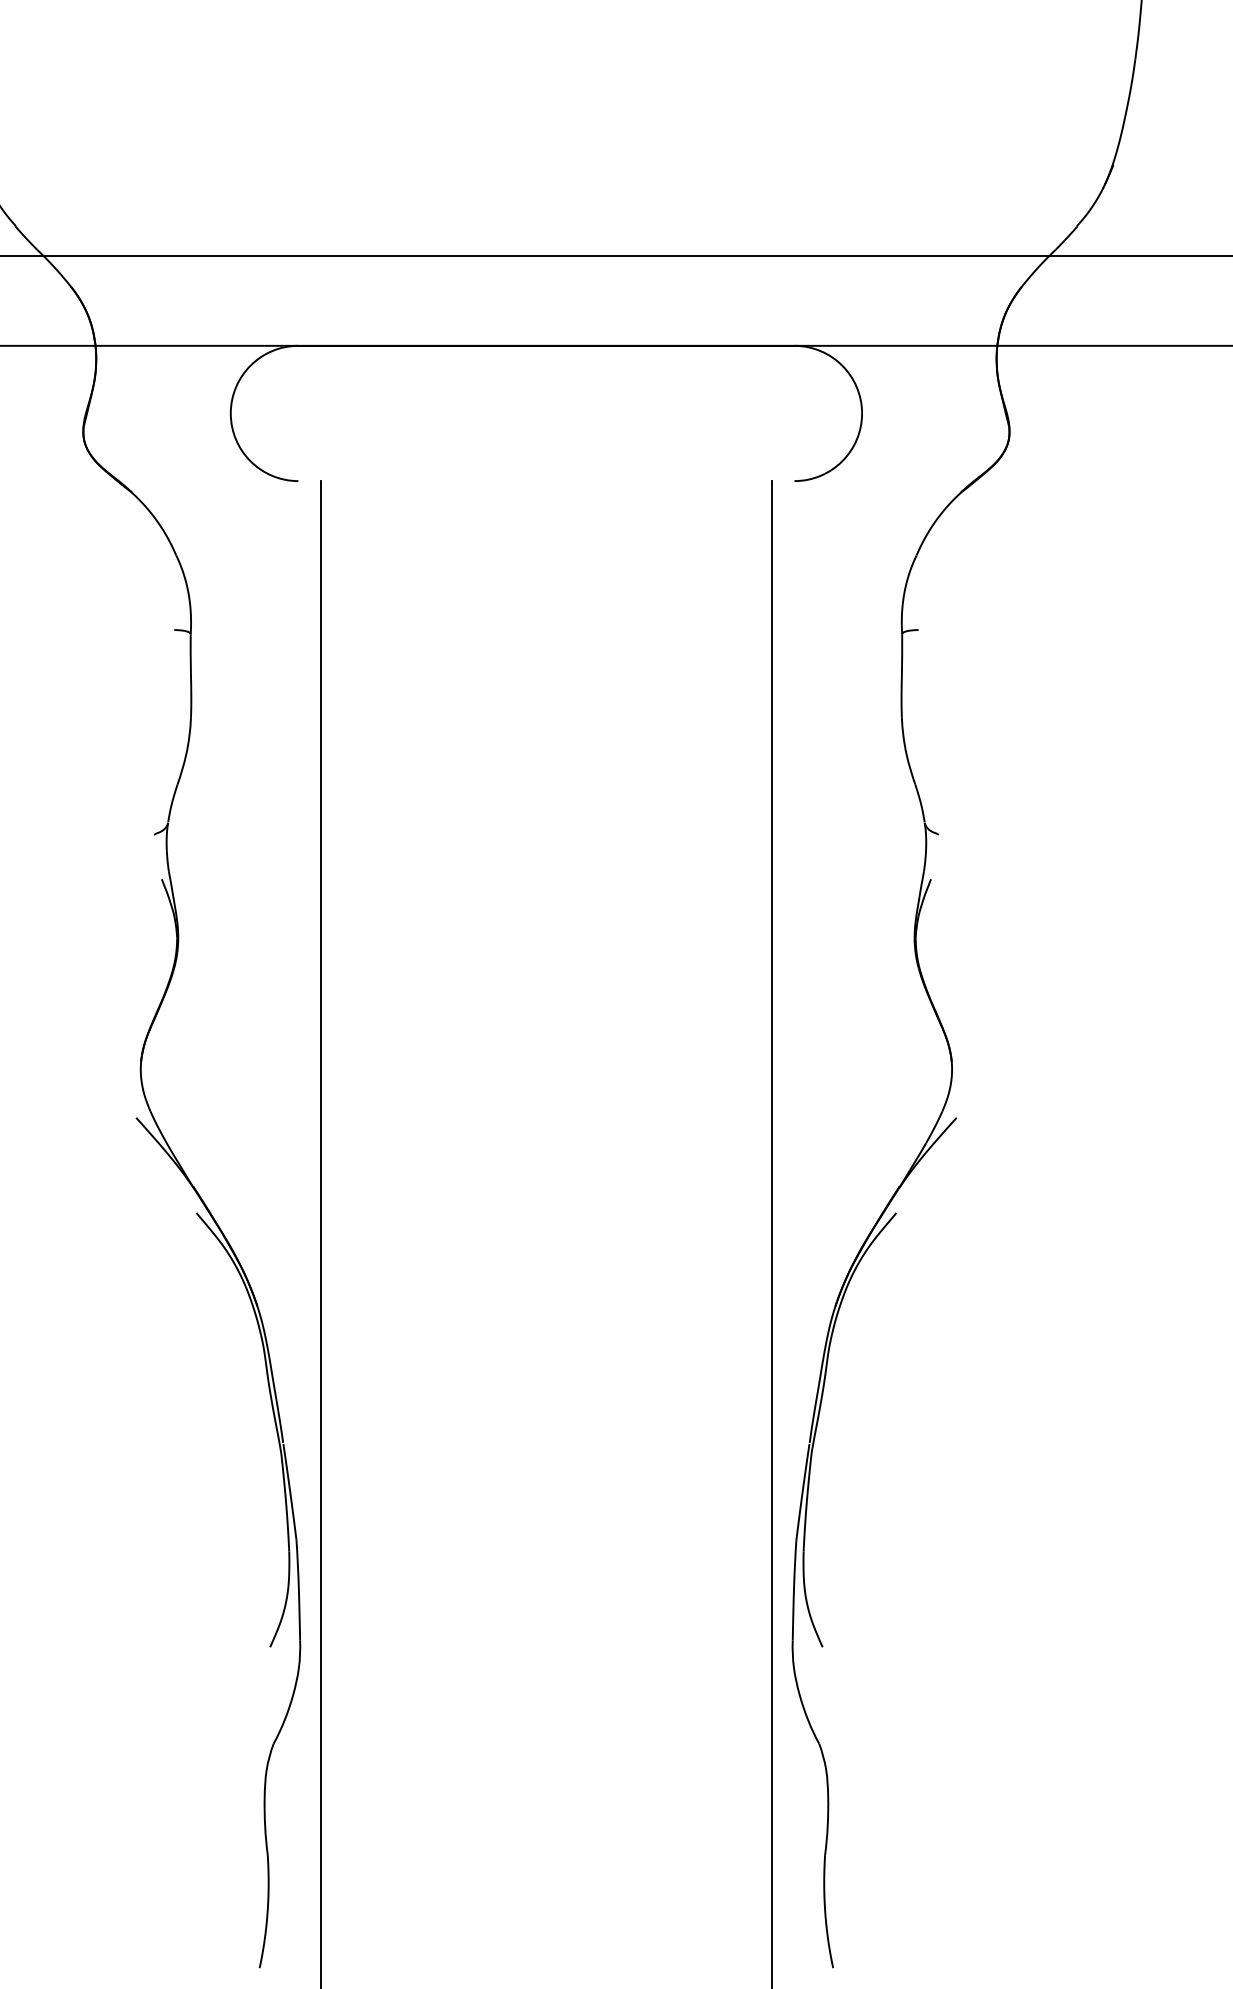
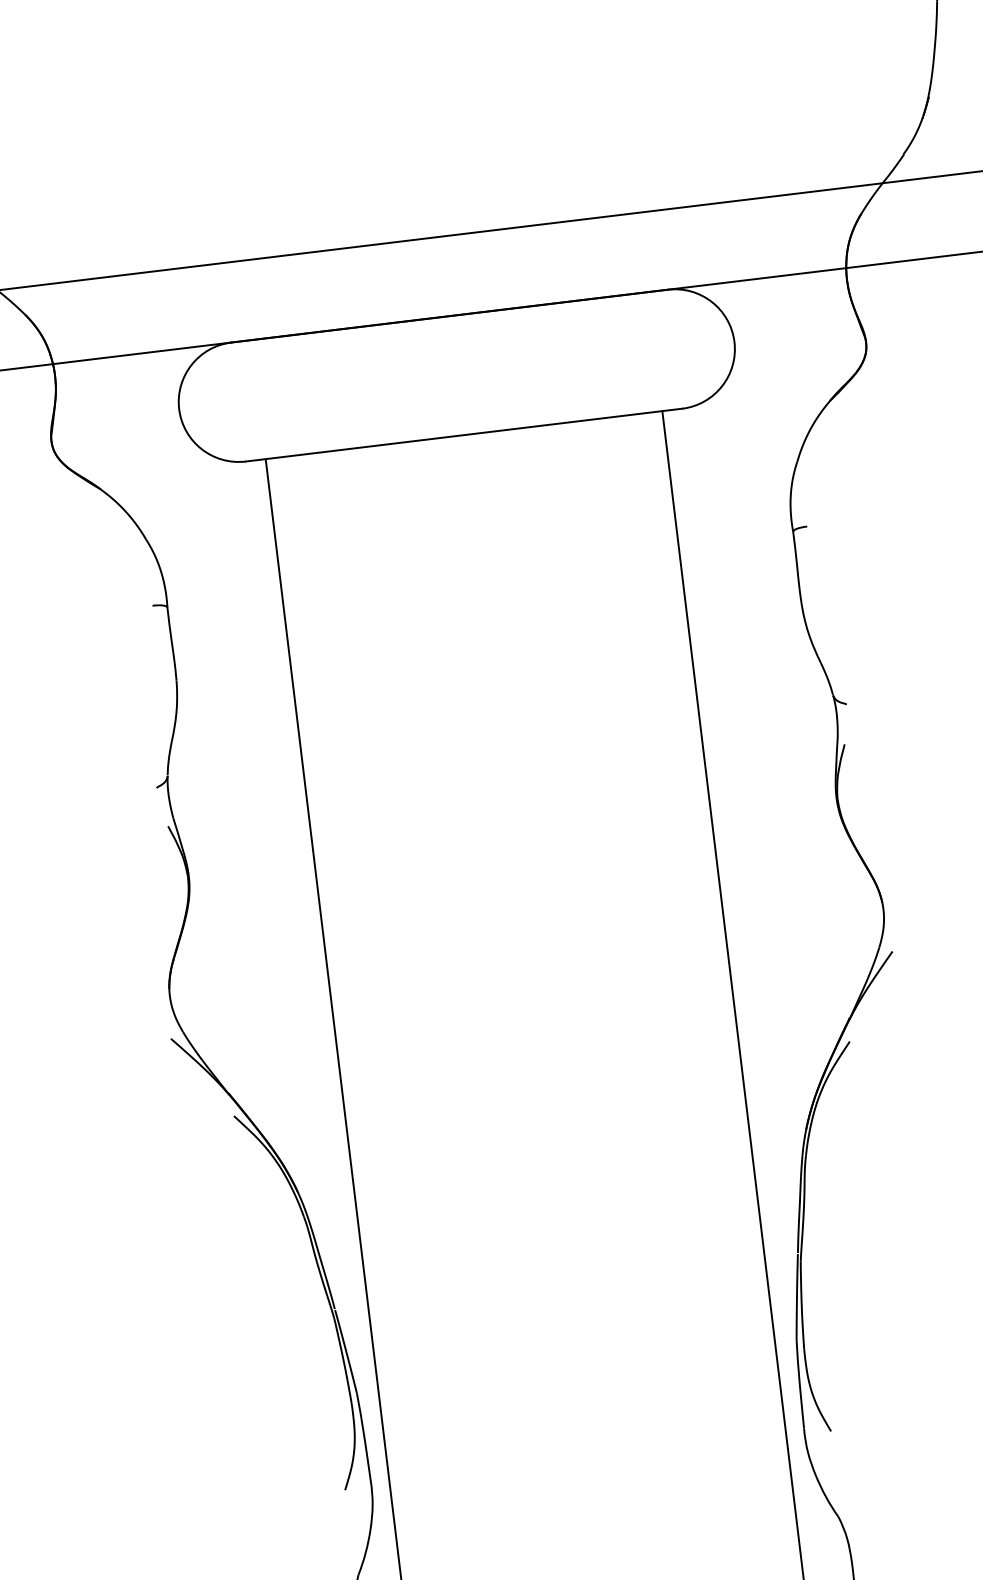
line: (546, 481) -> (464, 435), added

